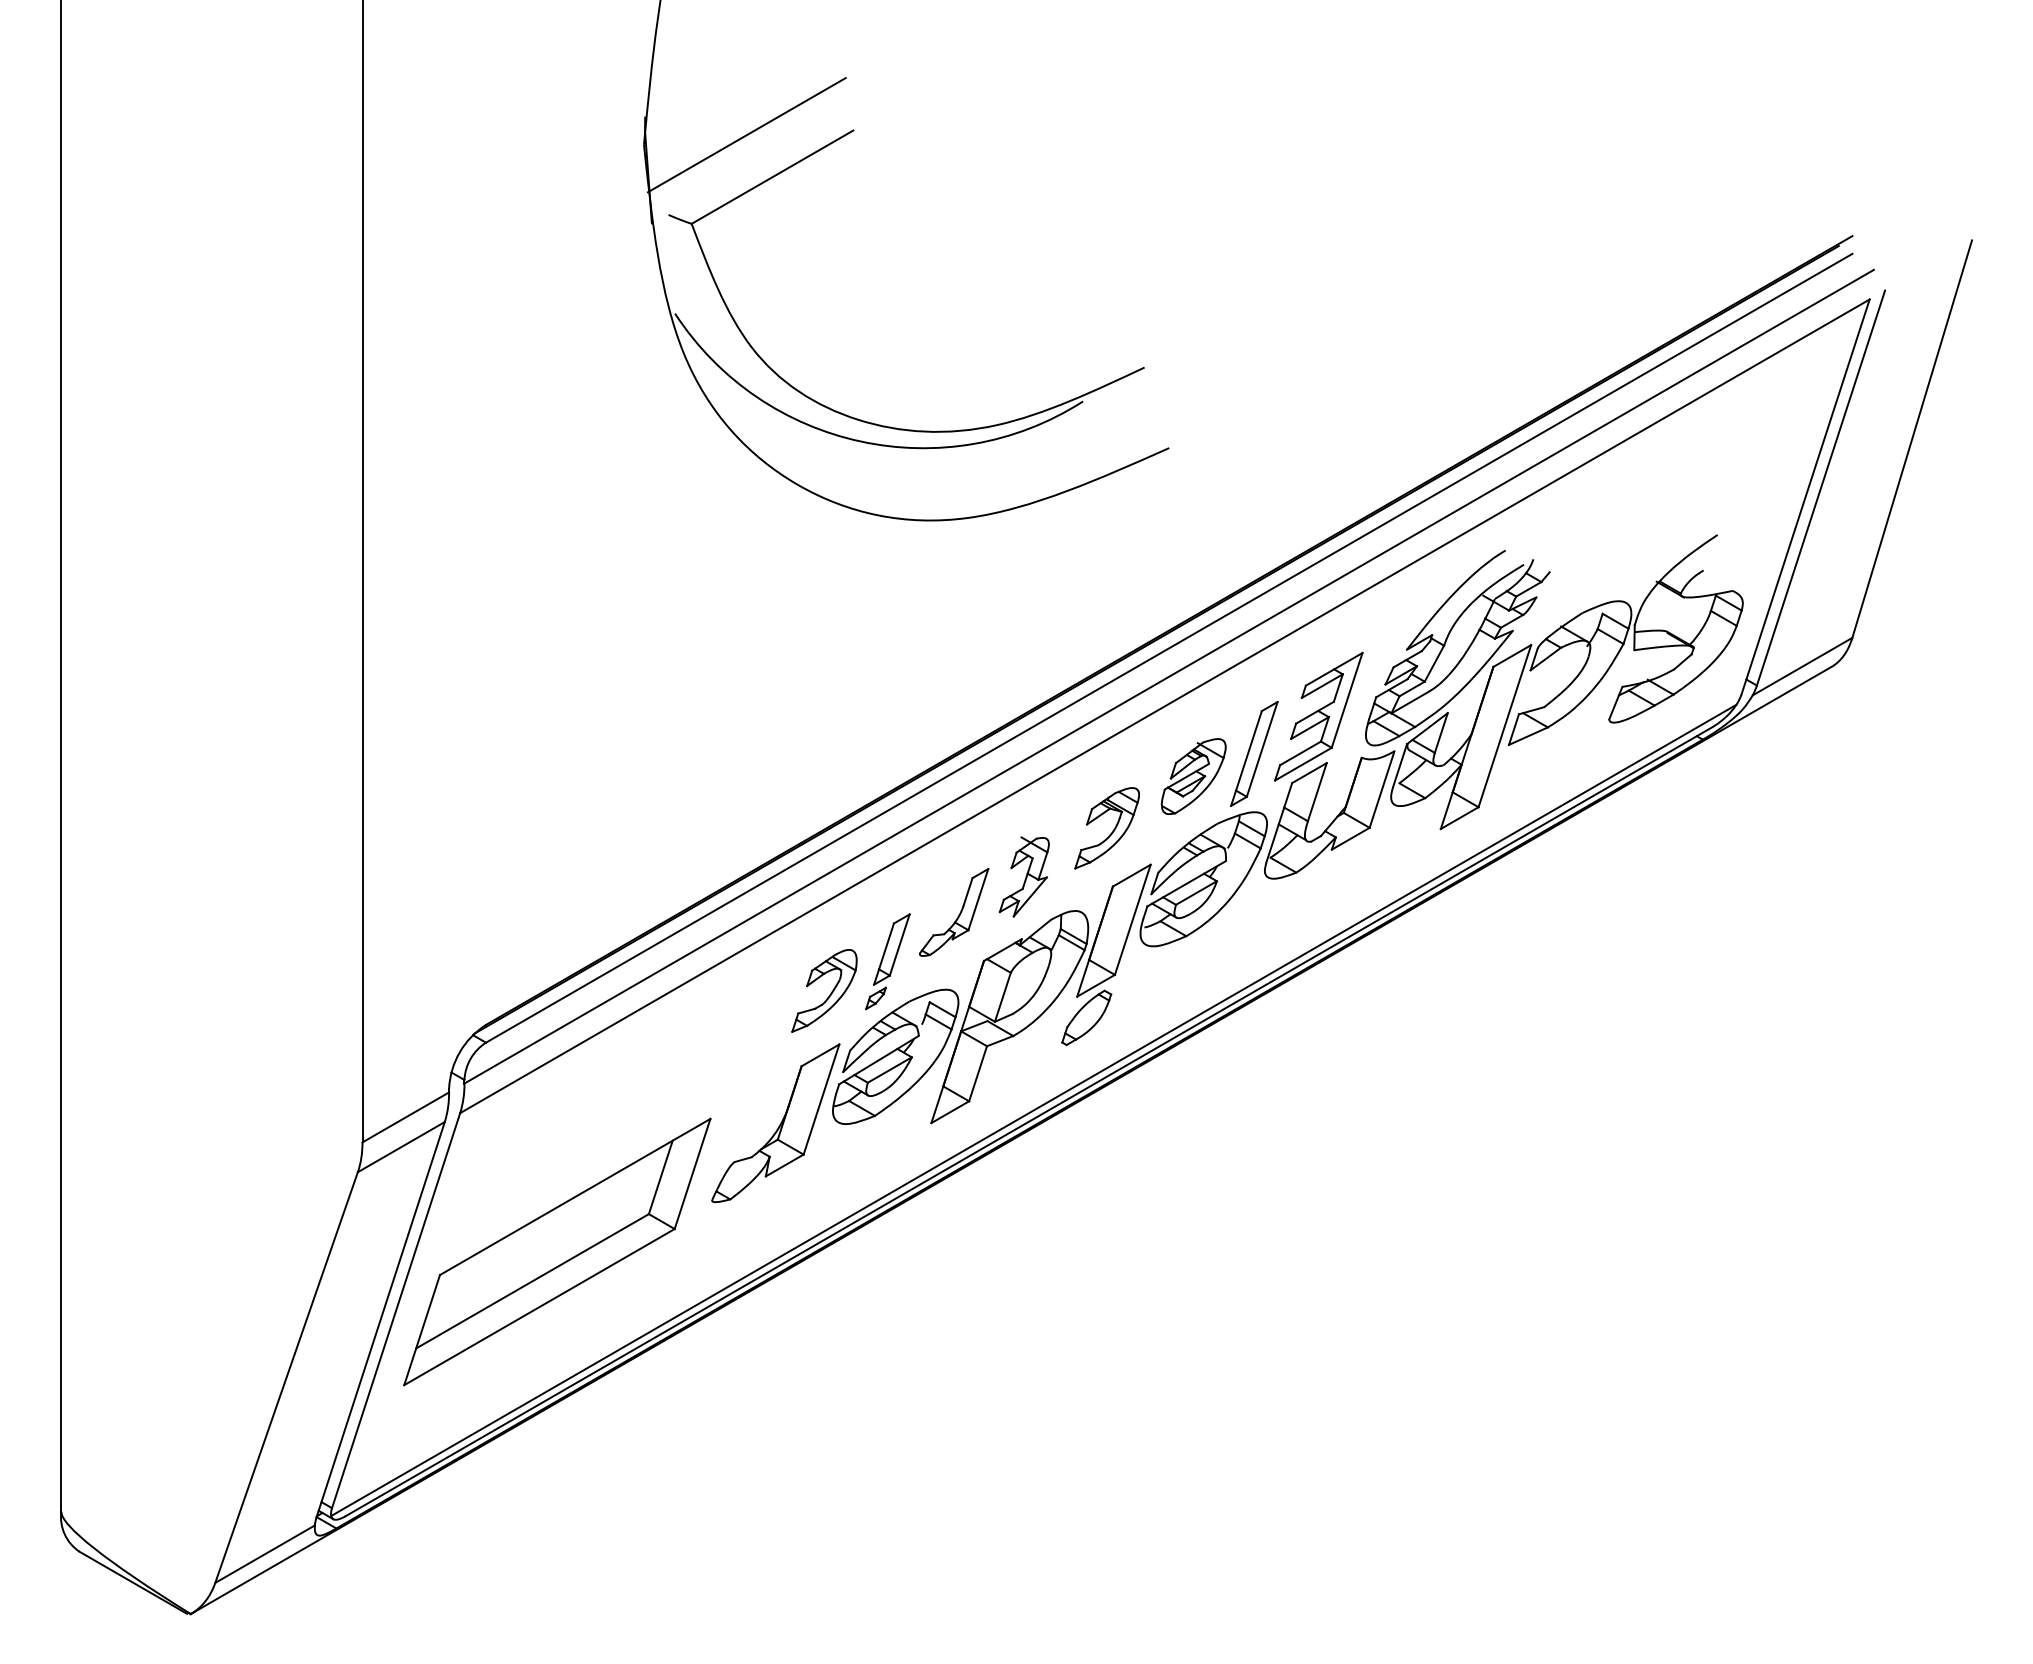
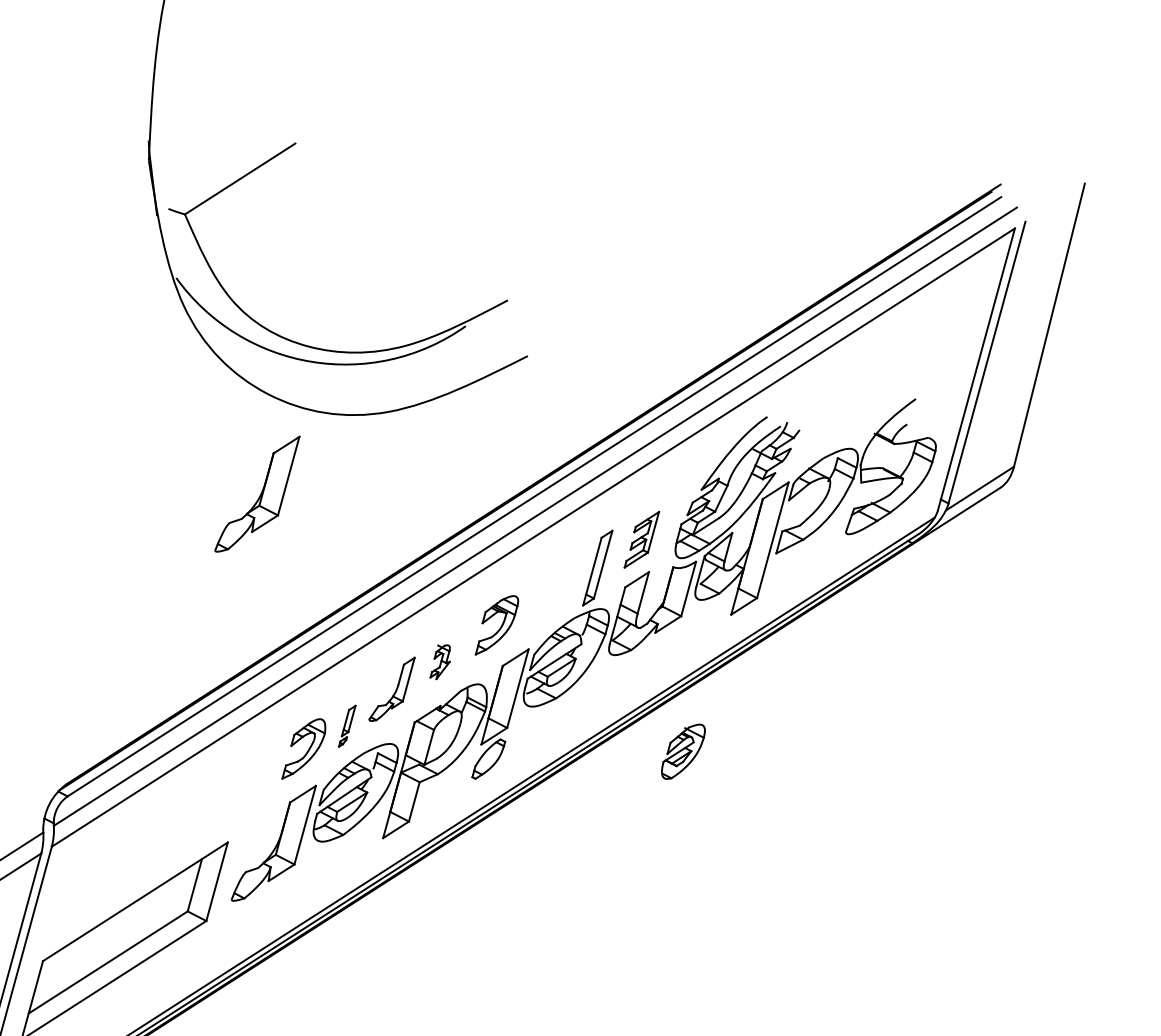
line: (746, 135) -> (220, 150), removed
part: (775, 626) -> (257, 494), added
part: (1318, 716) -> (641, 539), size x0.6
part: (1193, 776) -> (683, 751), moved
part: (1023, 876) -> (439, 661), size x0.6
part: (887, 961) -> (346, 726), size x0.6

